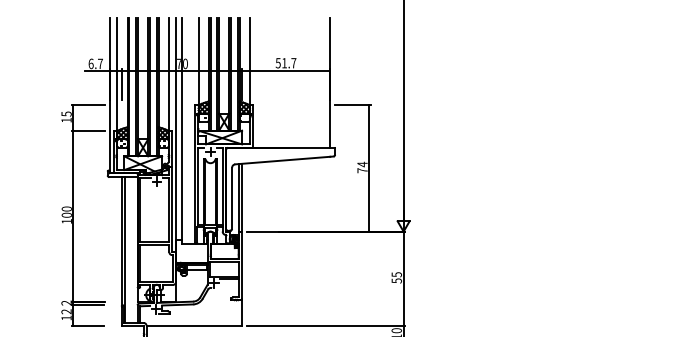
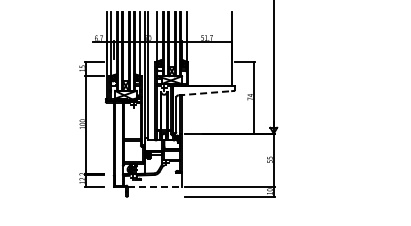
line: (283, 160) -> (205, 93), solid -> dashed
line: (193, 326) -> (154, 187), solid -> dashed

